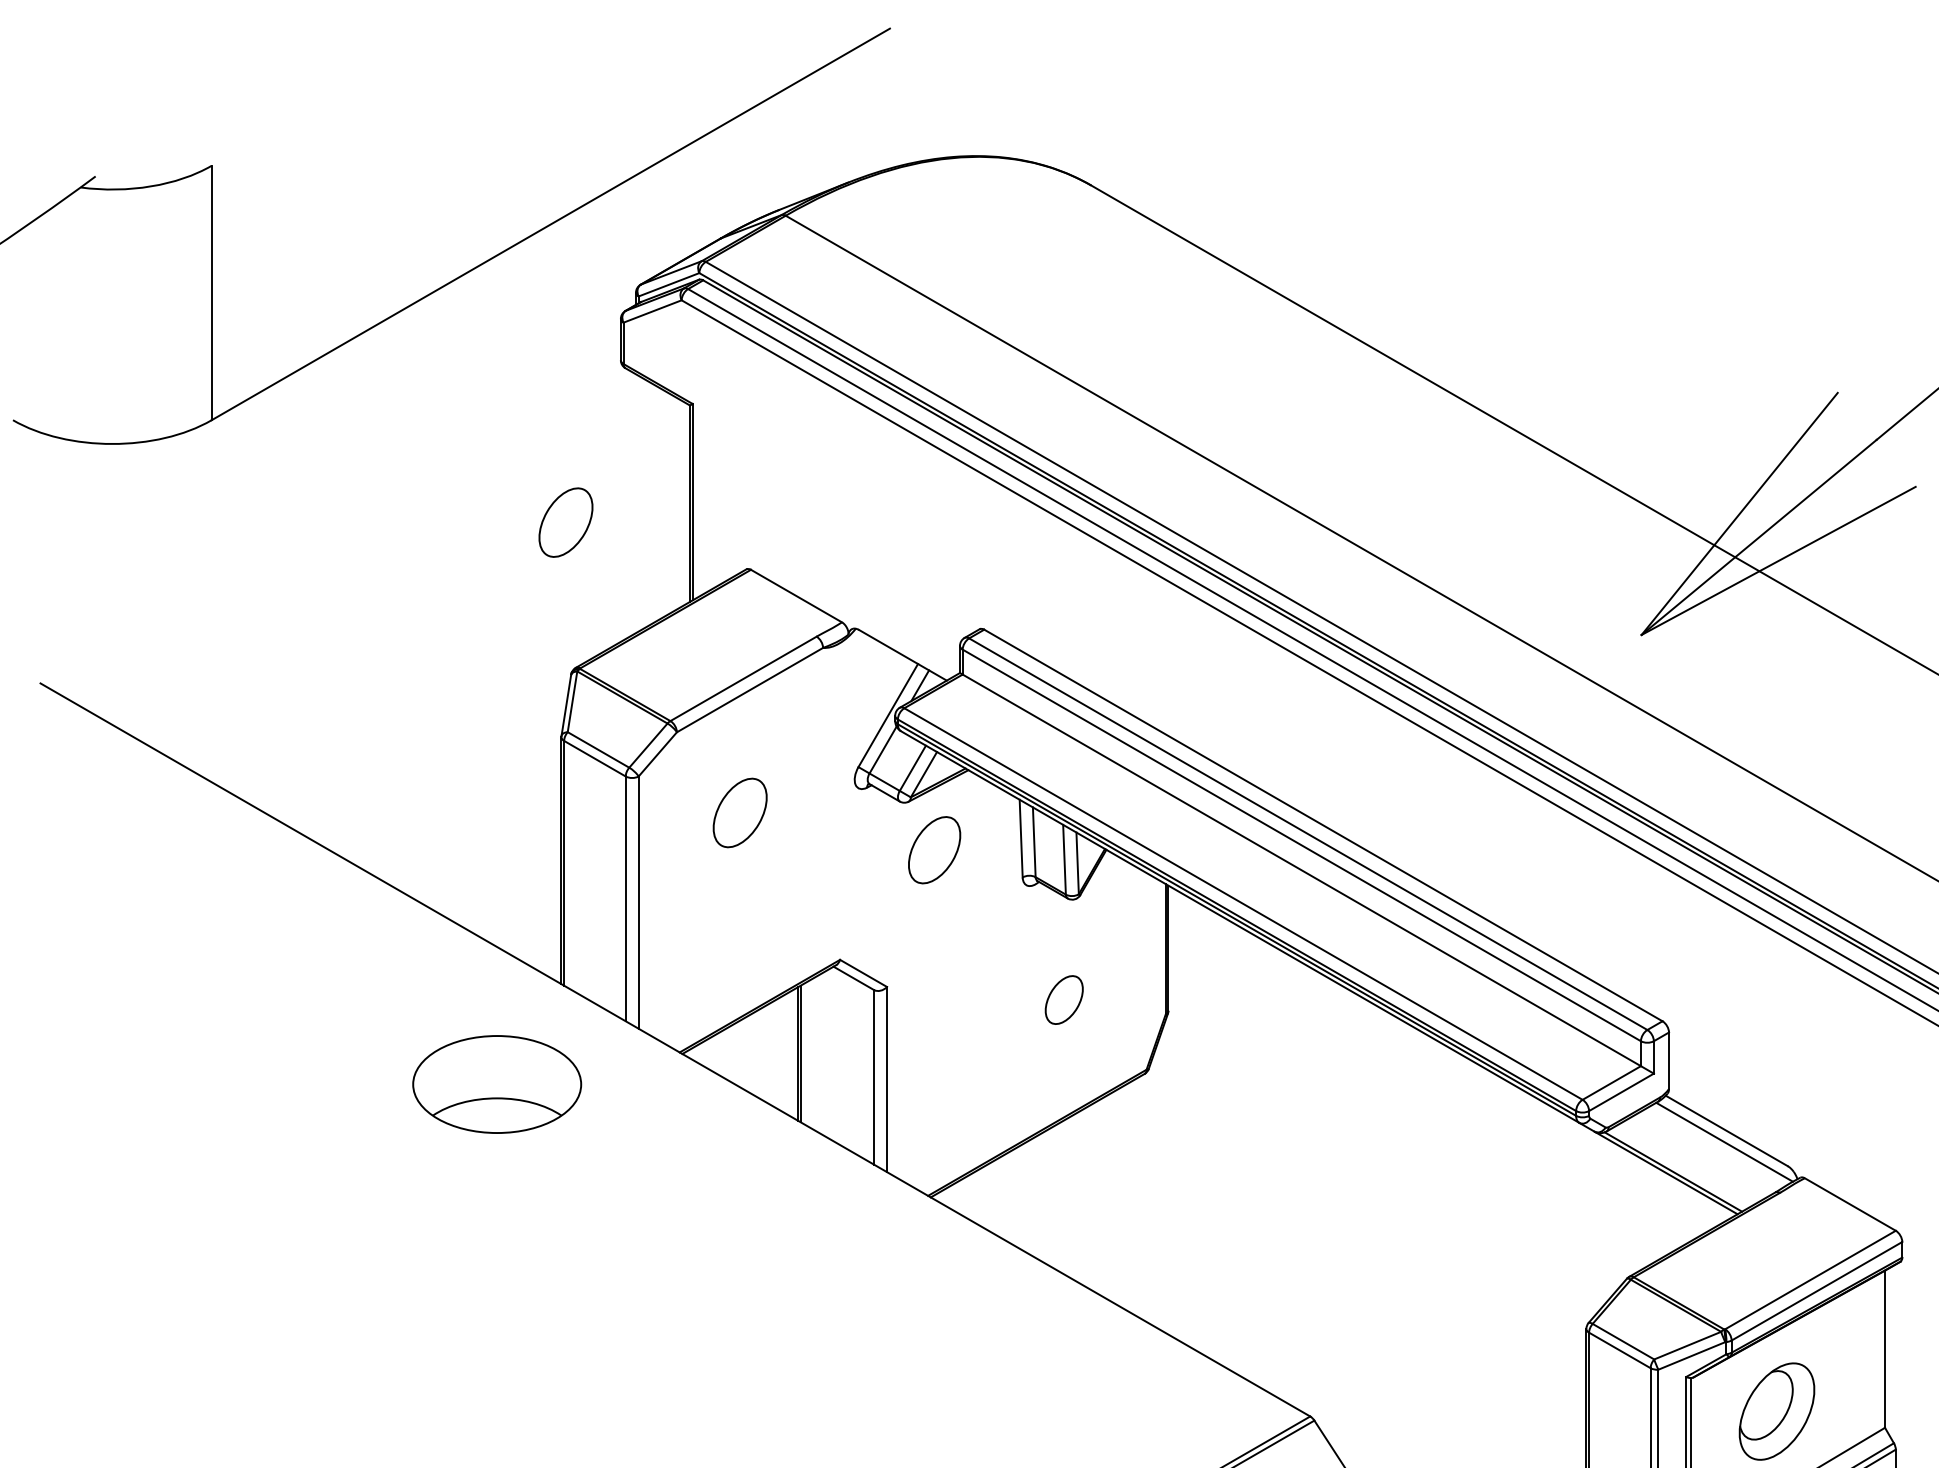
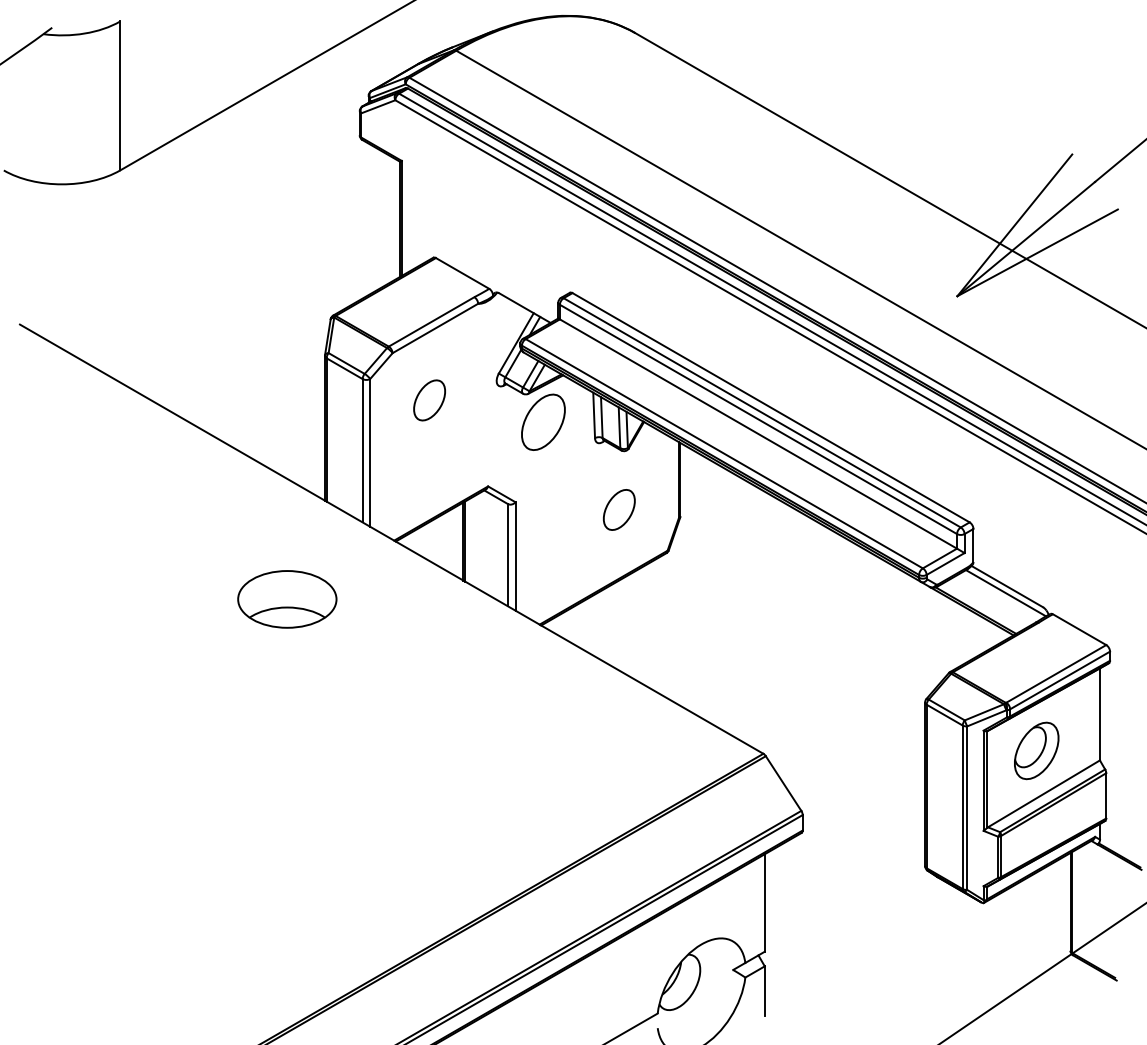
part: (565, 522) -> (327, 230), removed
part: (934, 848) -> (543, 421), size x1.43
part: (1064, 999) -> (619, 509), size x1.43
part: (497, 1084) -> (287, 599), moved

